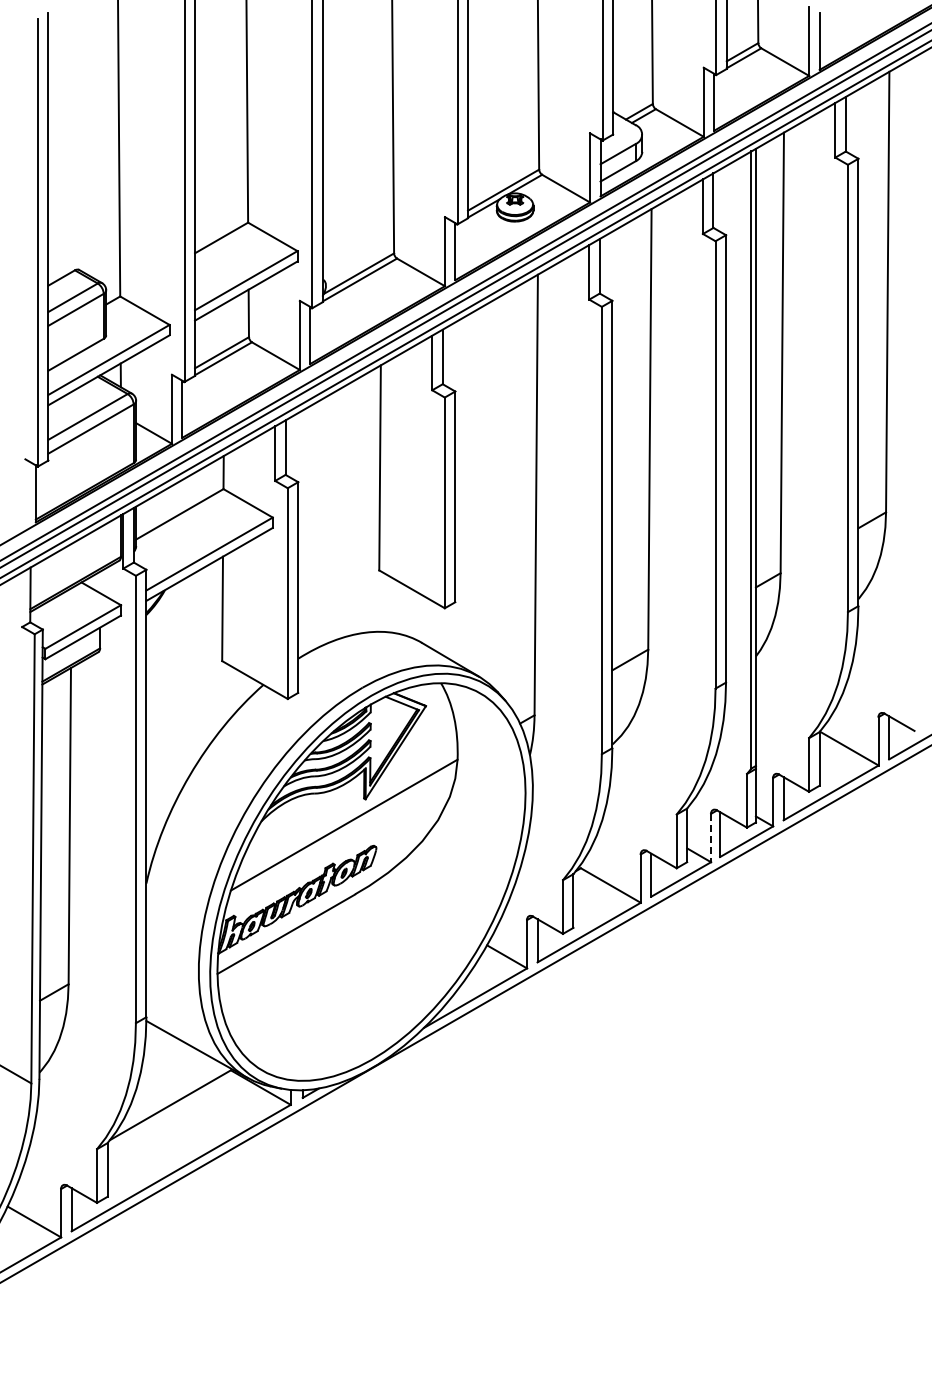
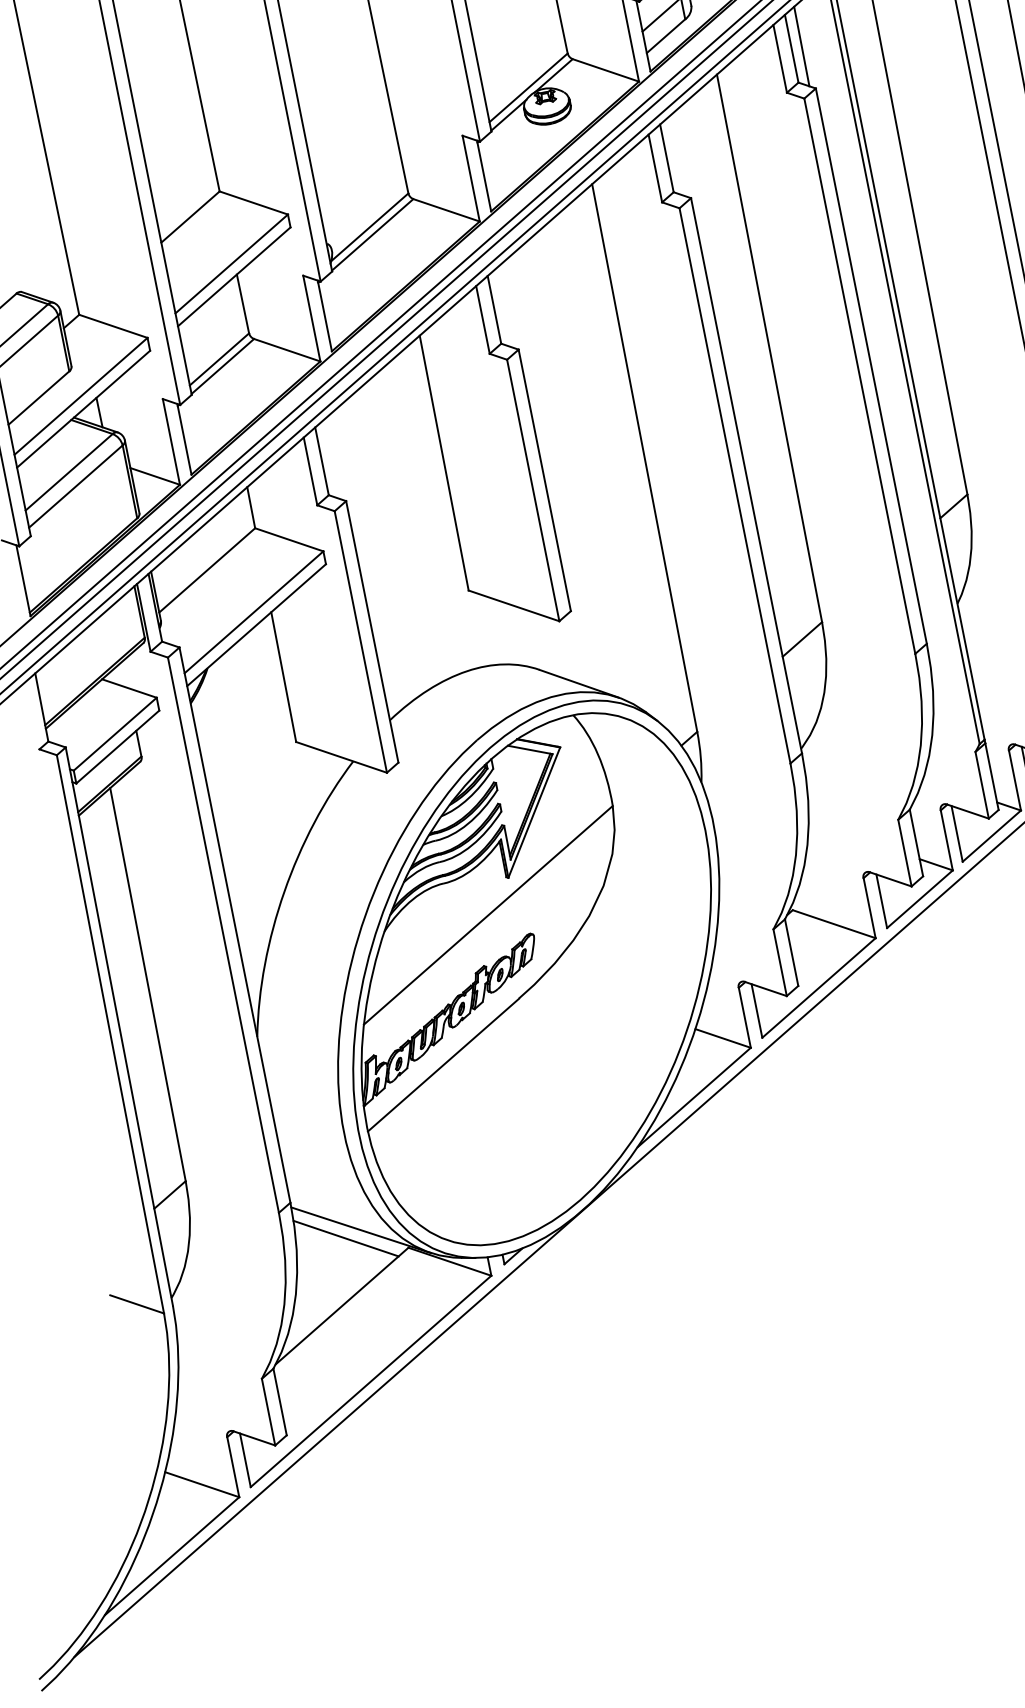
line: (721, 200) -> (801, 46), added
line: (711, 838) -> (947, 840), dashed -> solid
line: (183, 1053) -> (345, 1238), added

